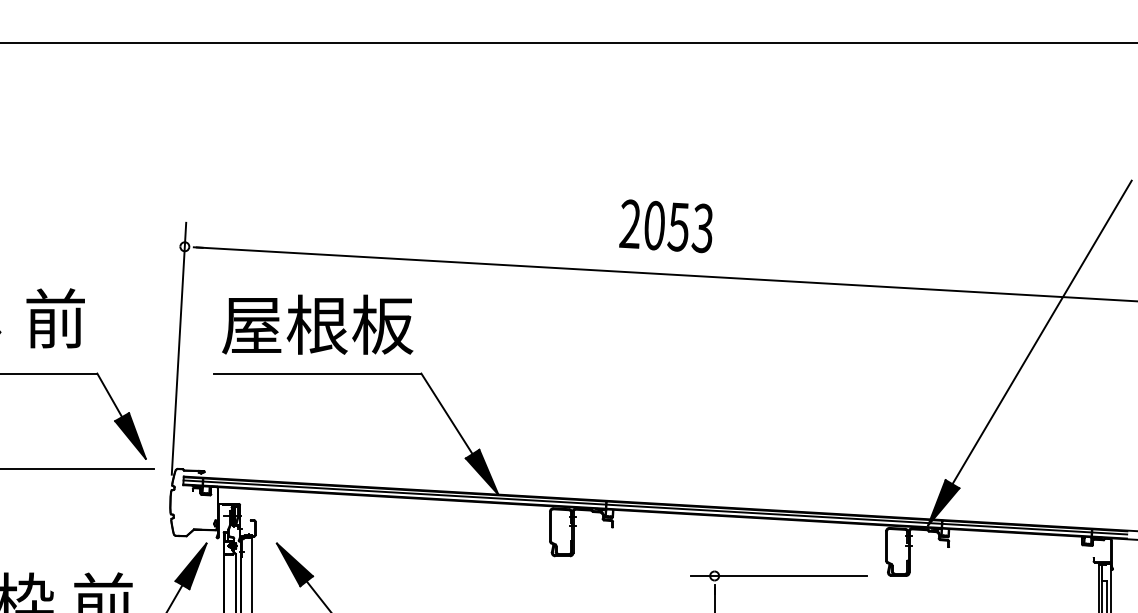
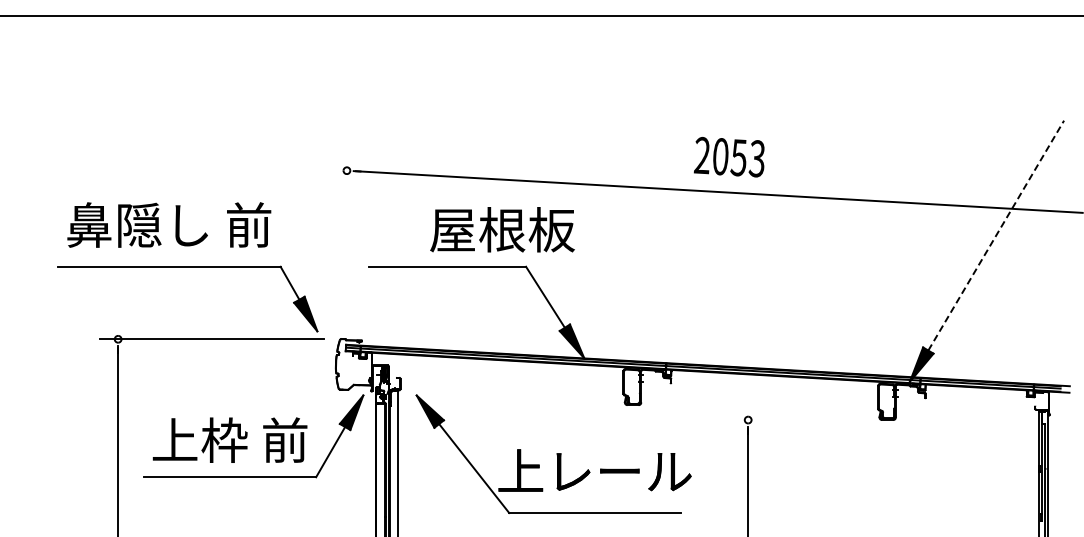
text: (664, 226) -> (728, 157), moved
text: (317, 324) -> (502, 229), moved
line: (1042, 332) -> (996, 235), solid -> dashed
line: (179, 348) -> (342, 247), removed
line: (778, 576) -> (796, 420), removed

